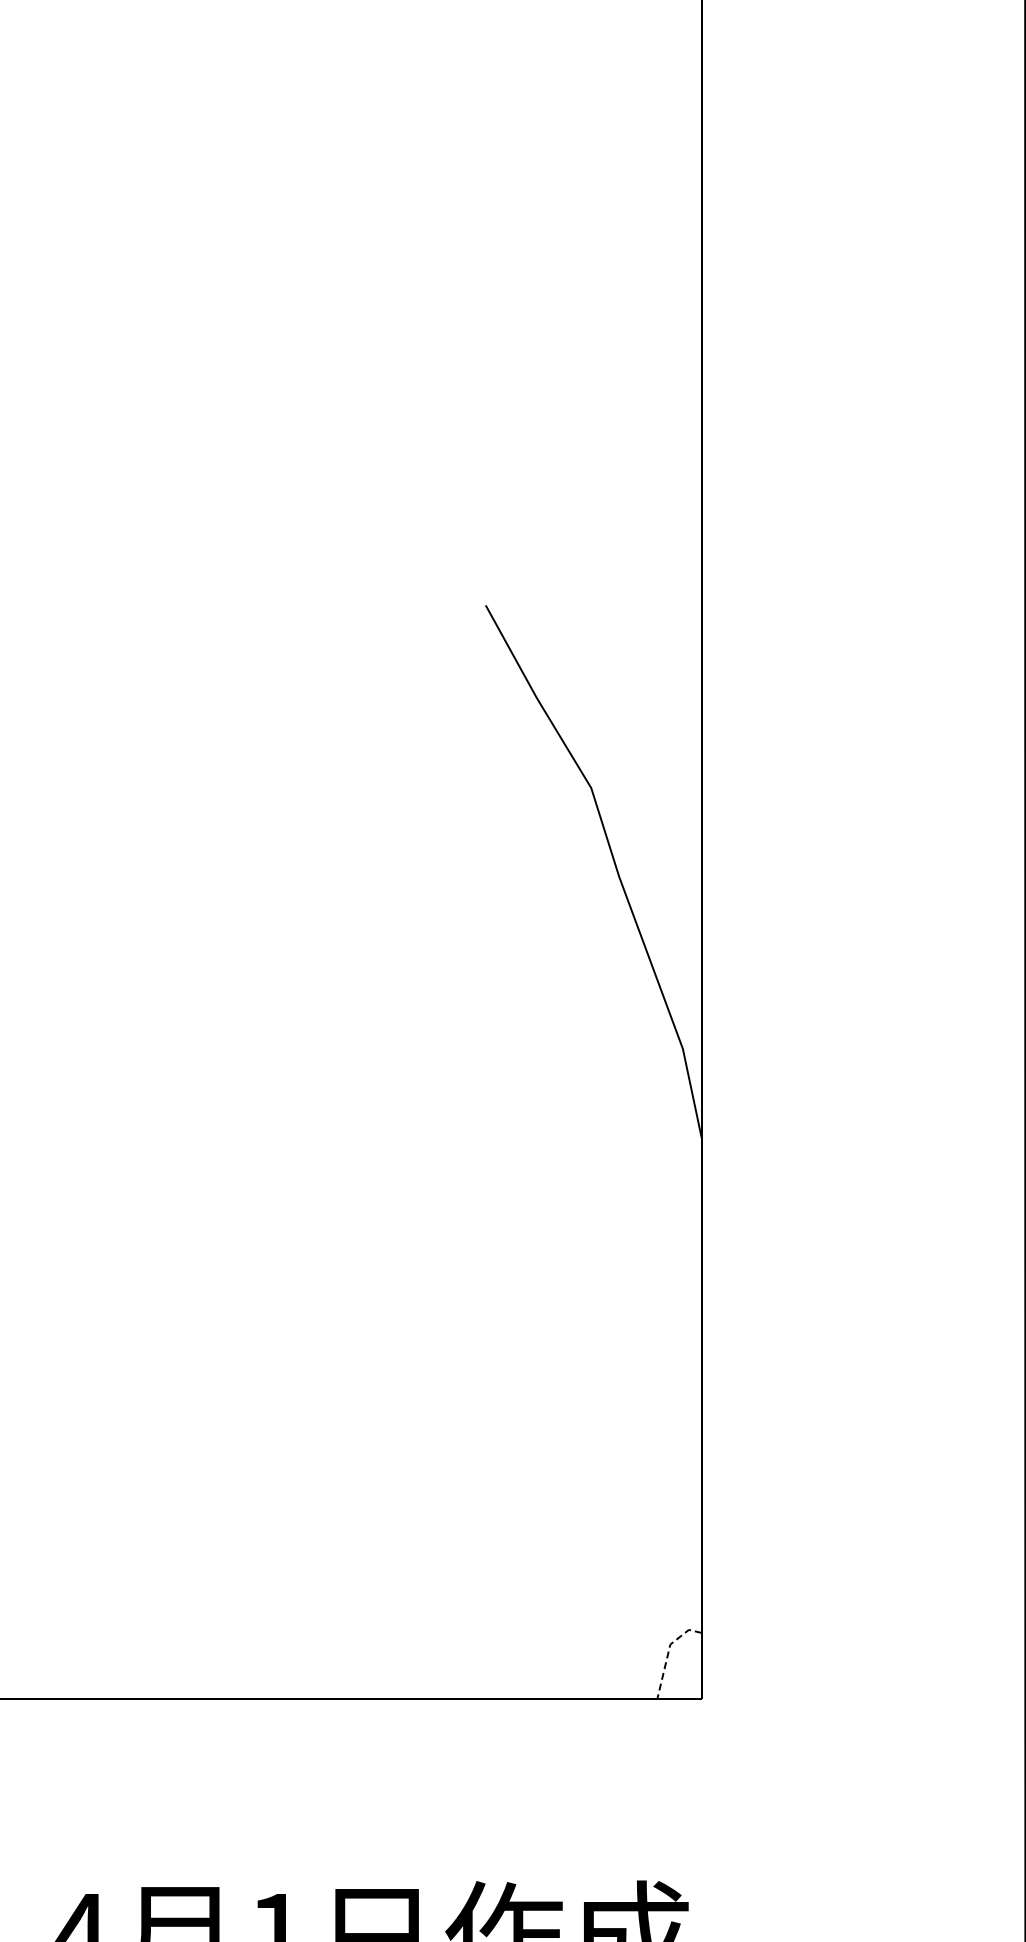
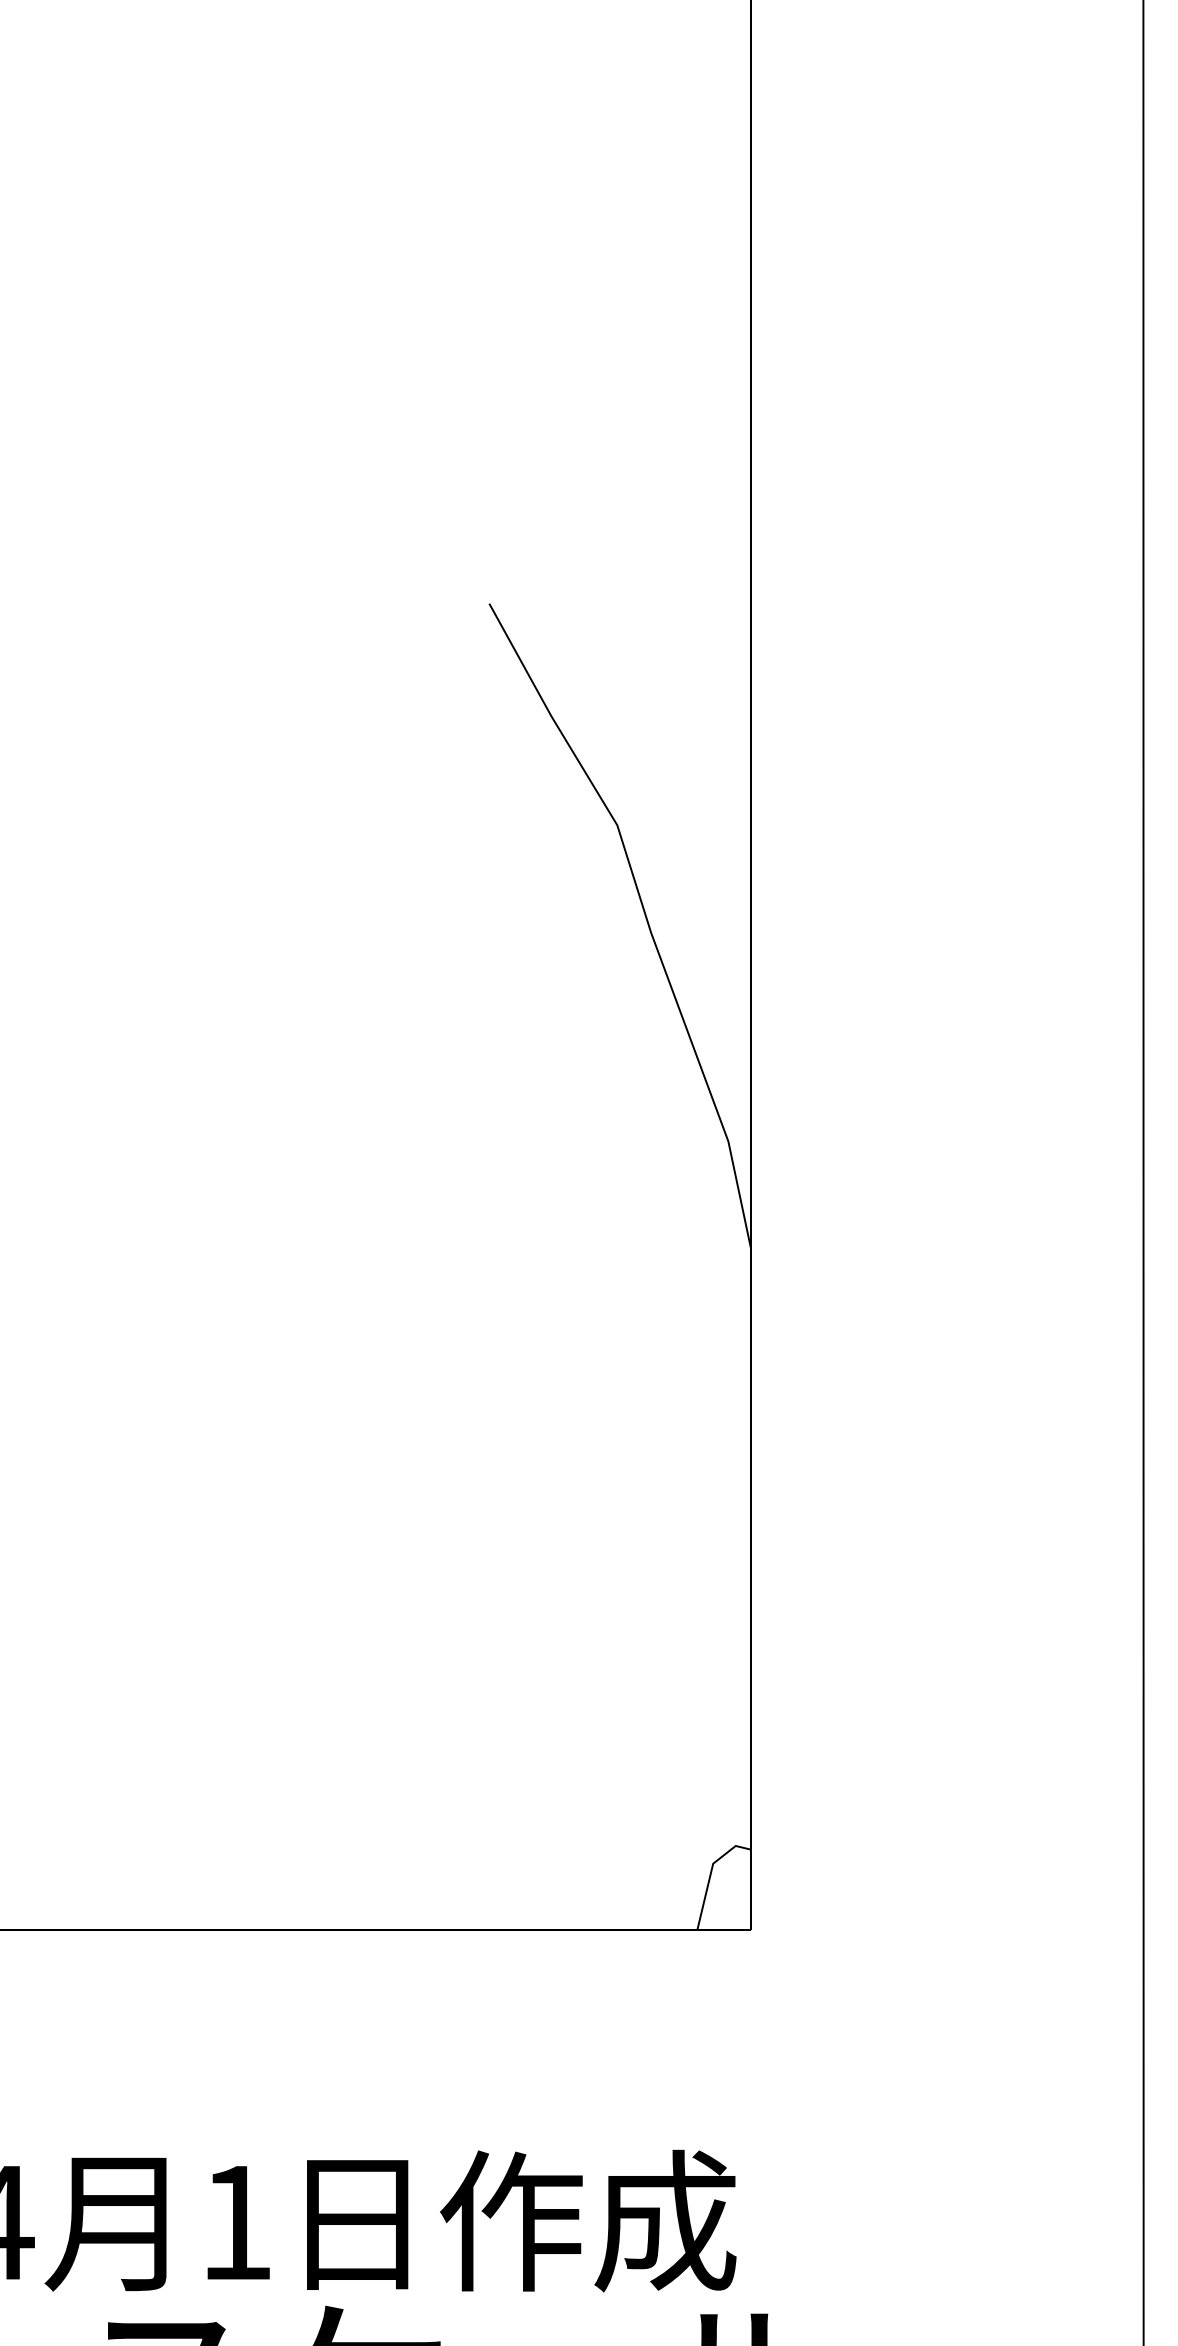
line: (668, 1653) -> (710, 1874), dashed -> solid

